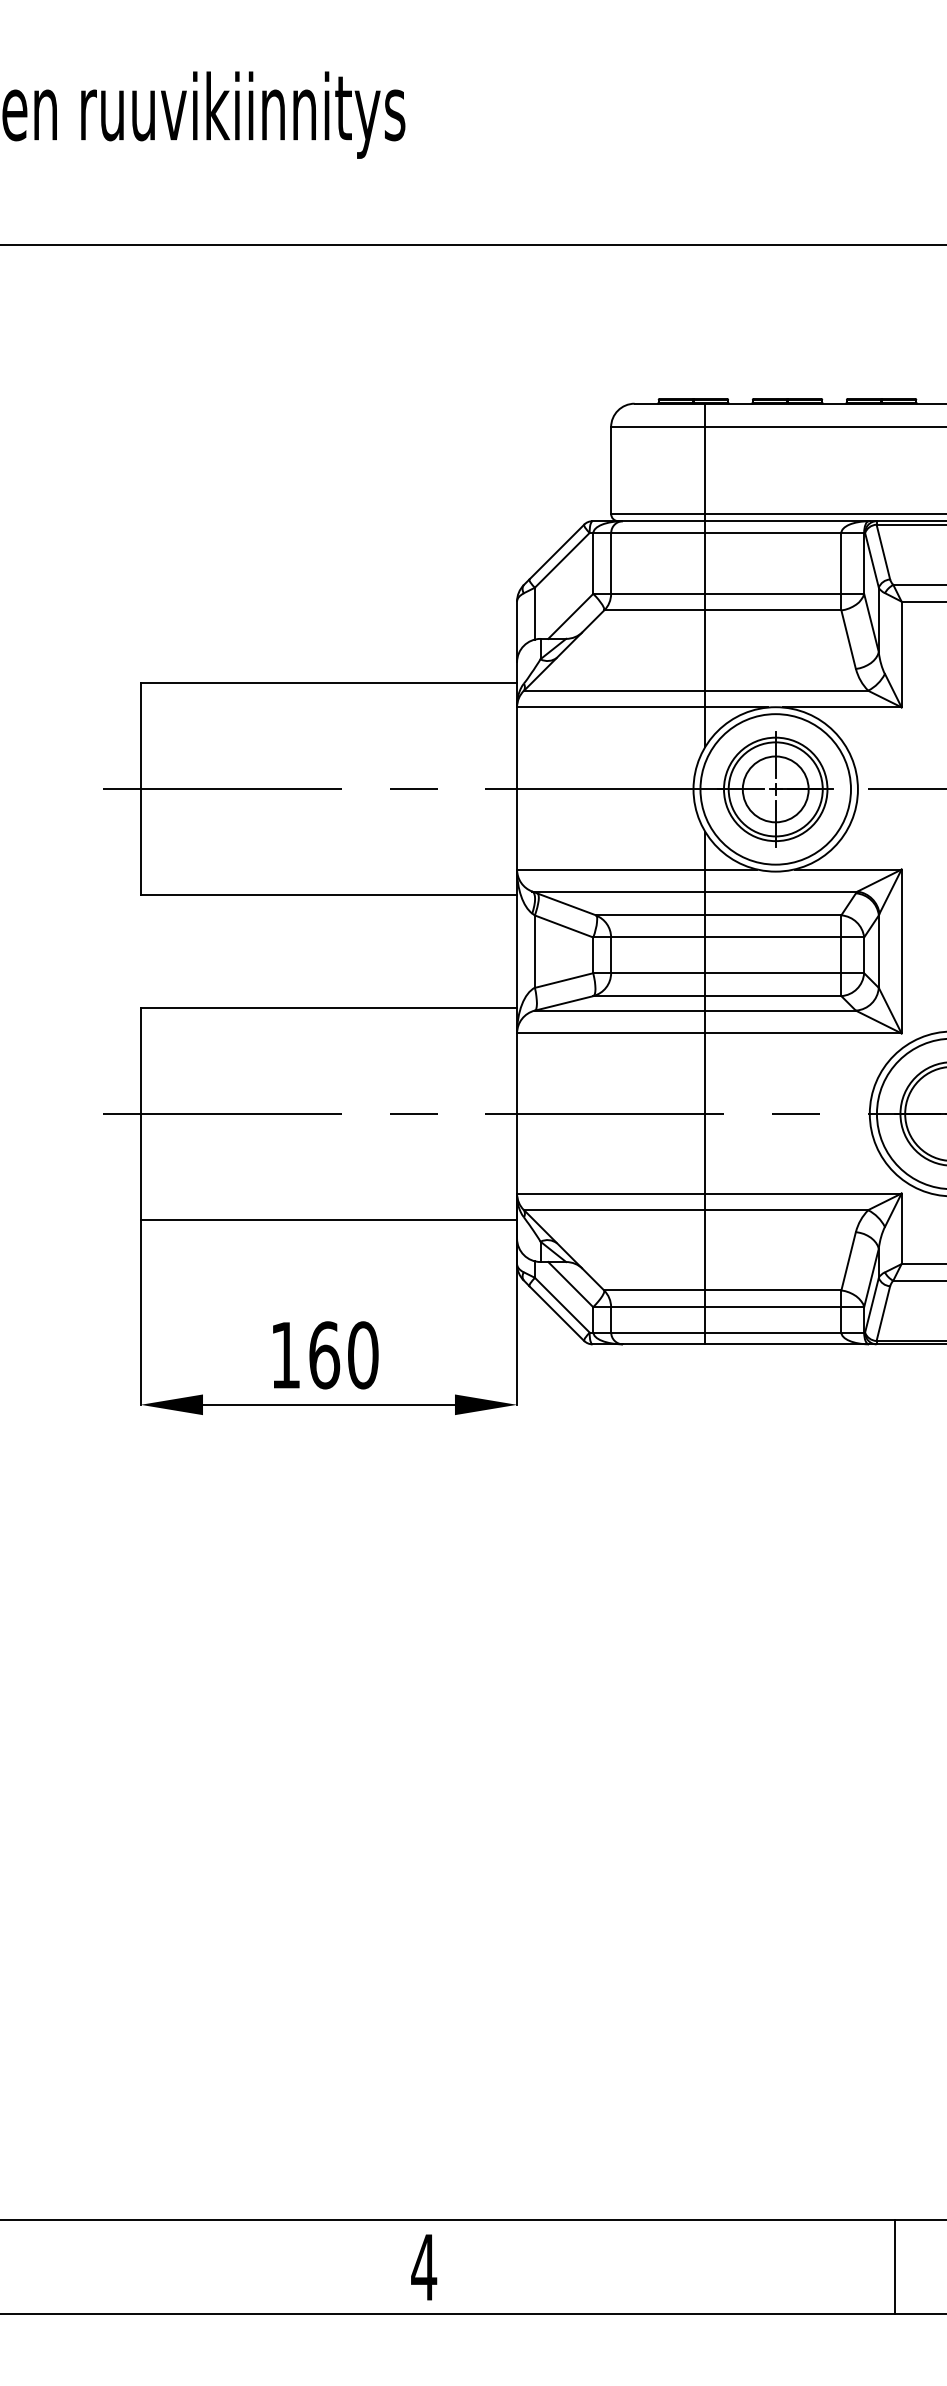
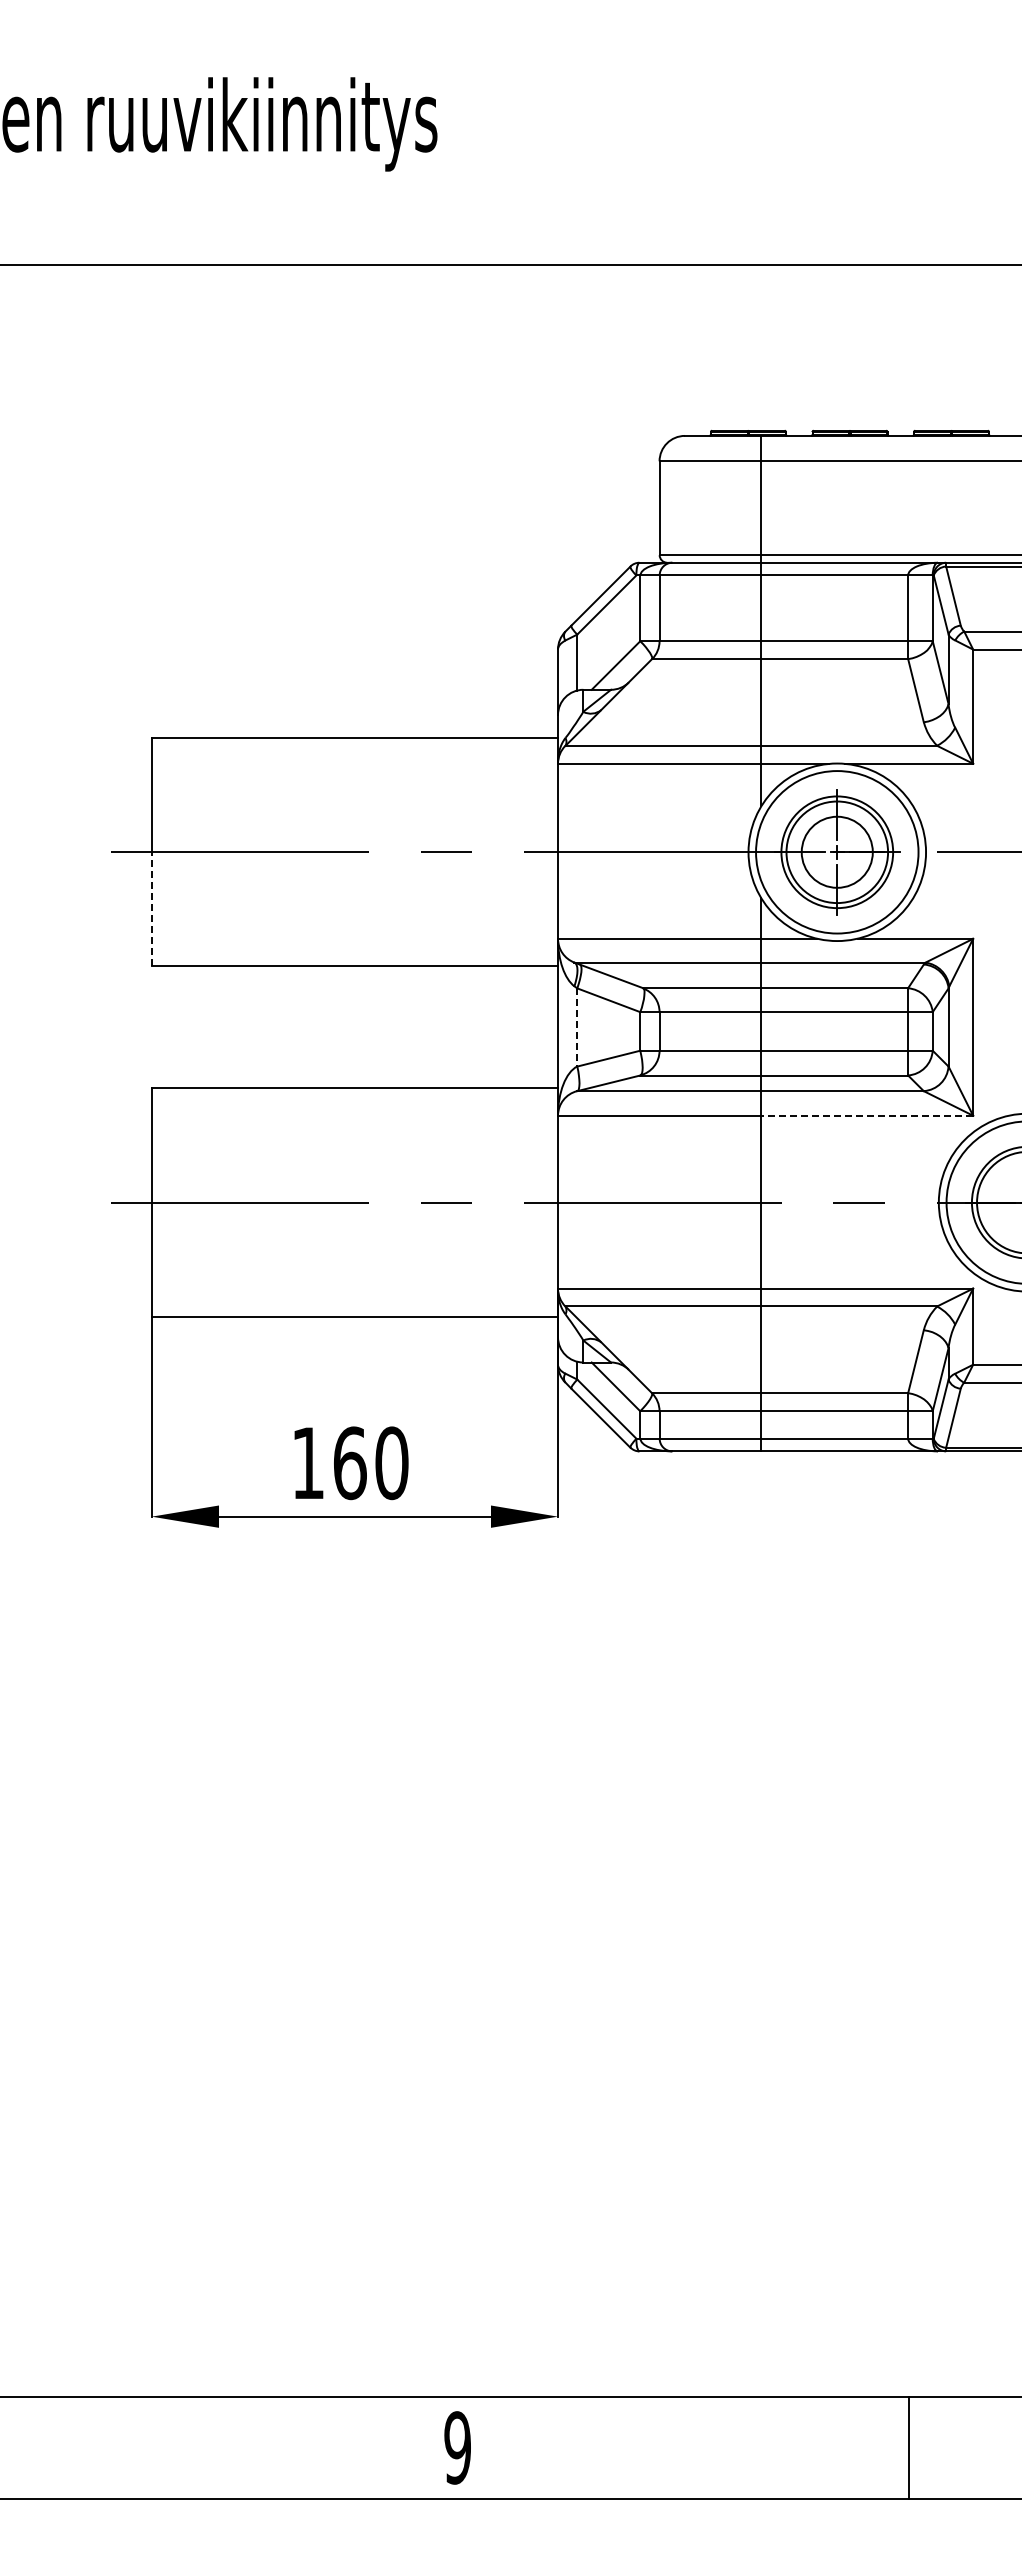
line: (140, 841) -> (151, 908), solid -> dashed
line: (535, 951) -> (577, 1027), solid -> dashed
line: (802, 1033) -> (866, 1115), solid -> dashed
text: (423, 2267) -> (457, 2447), 4 -> 9
line: (894, 2267) -> (908, 2447), moved

